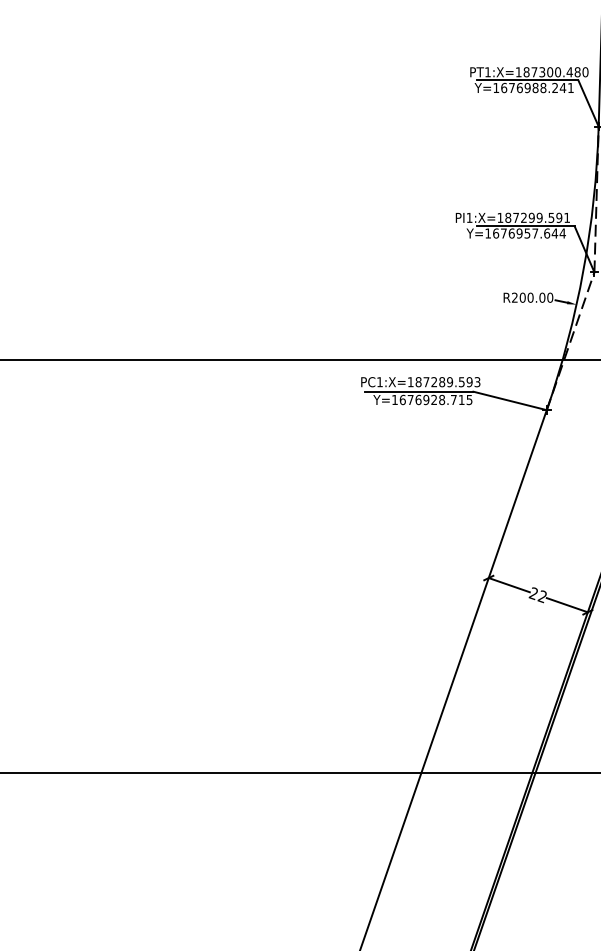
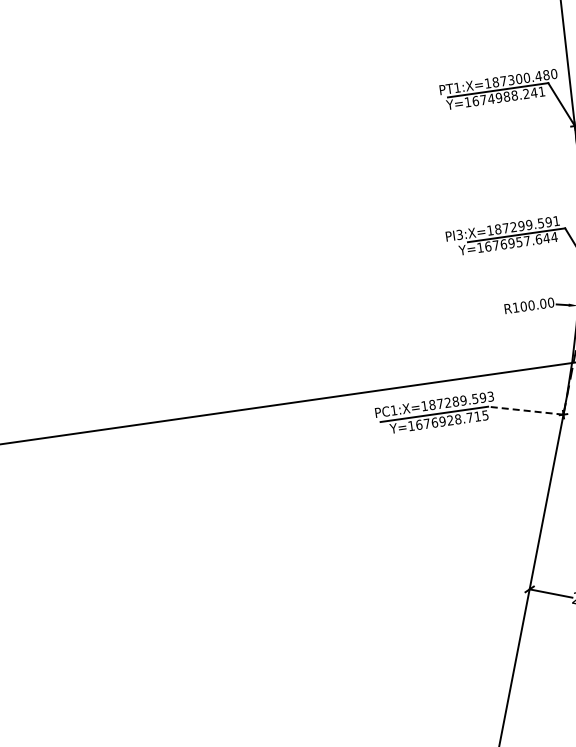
text: (519, 87) -> (490, 98), Y=1676988.241 -> Y=1674988.241
text: (469, 217) -> (459, 234), PI1:X=187299.591 -> PI3:X=187299.591
text: (514, 297) -> (515, 307), R200.00 -> R100.00
line: (510, 400) -> (526, 410), solid -> dashed

